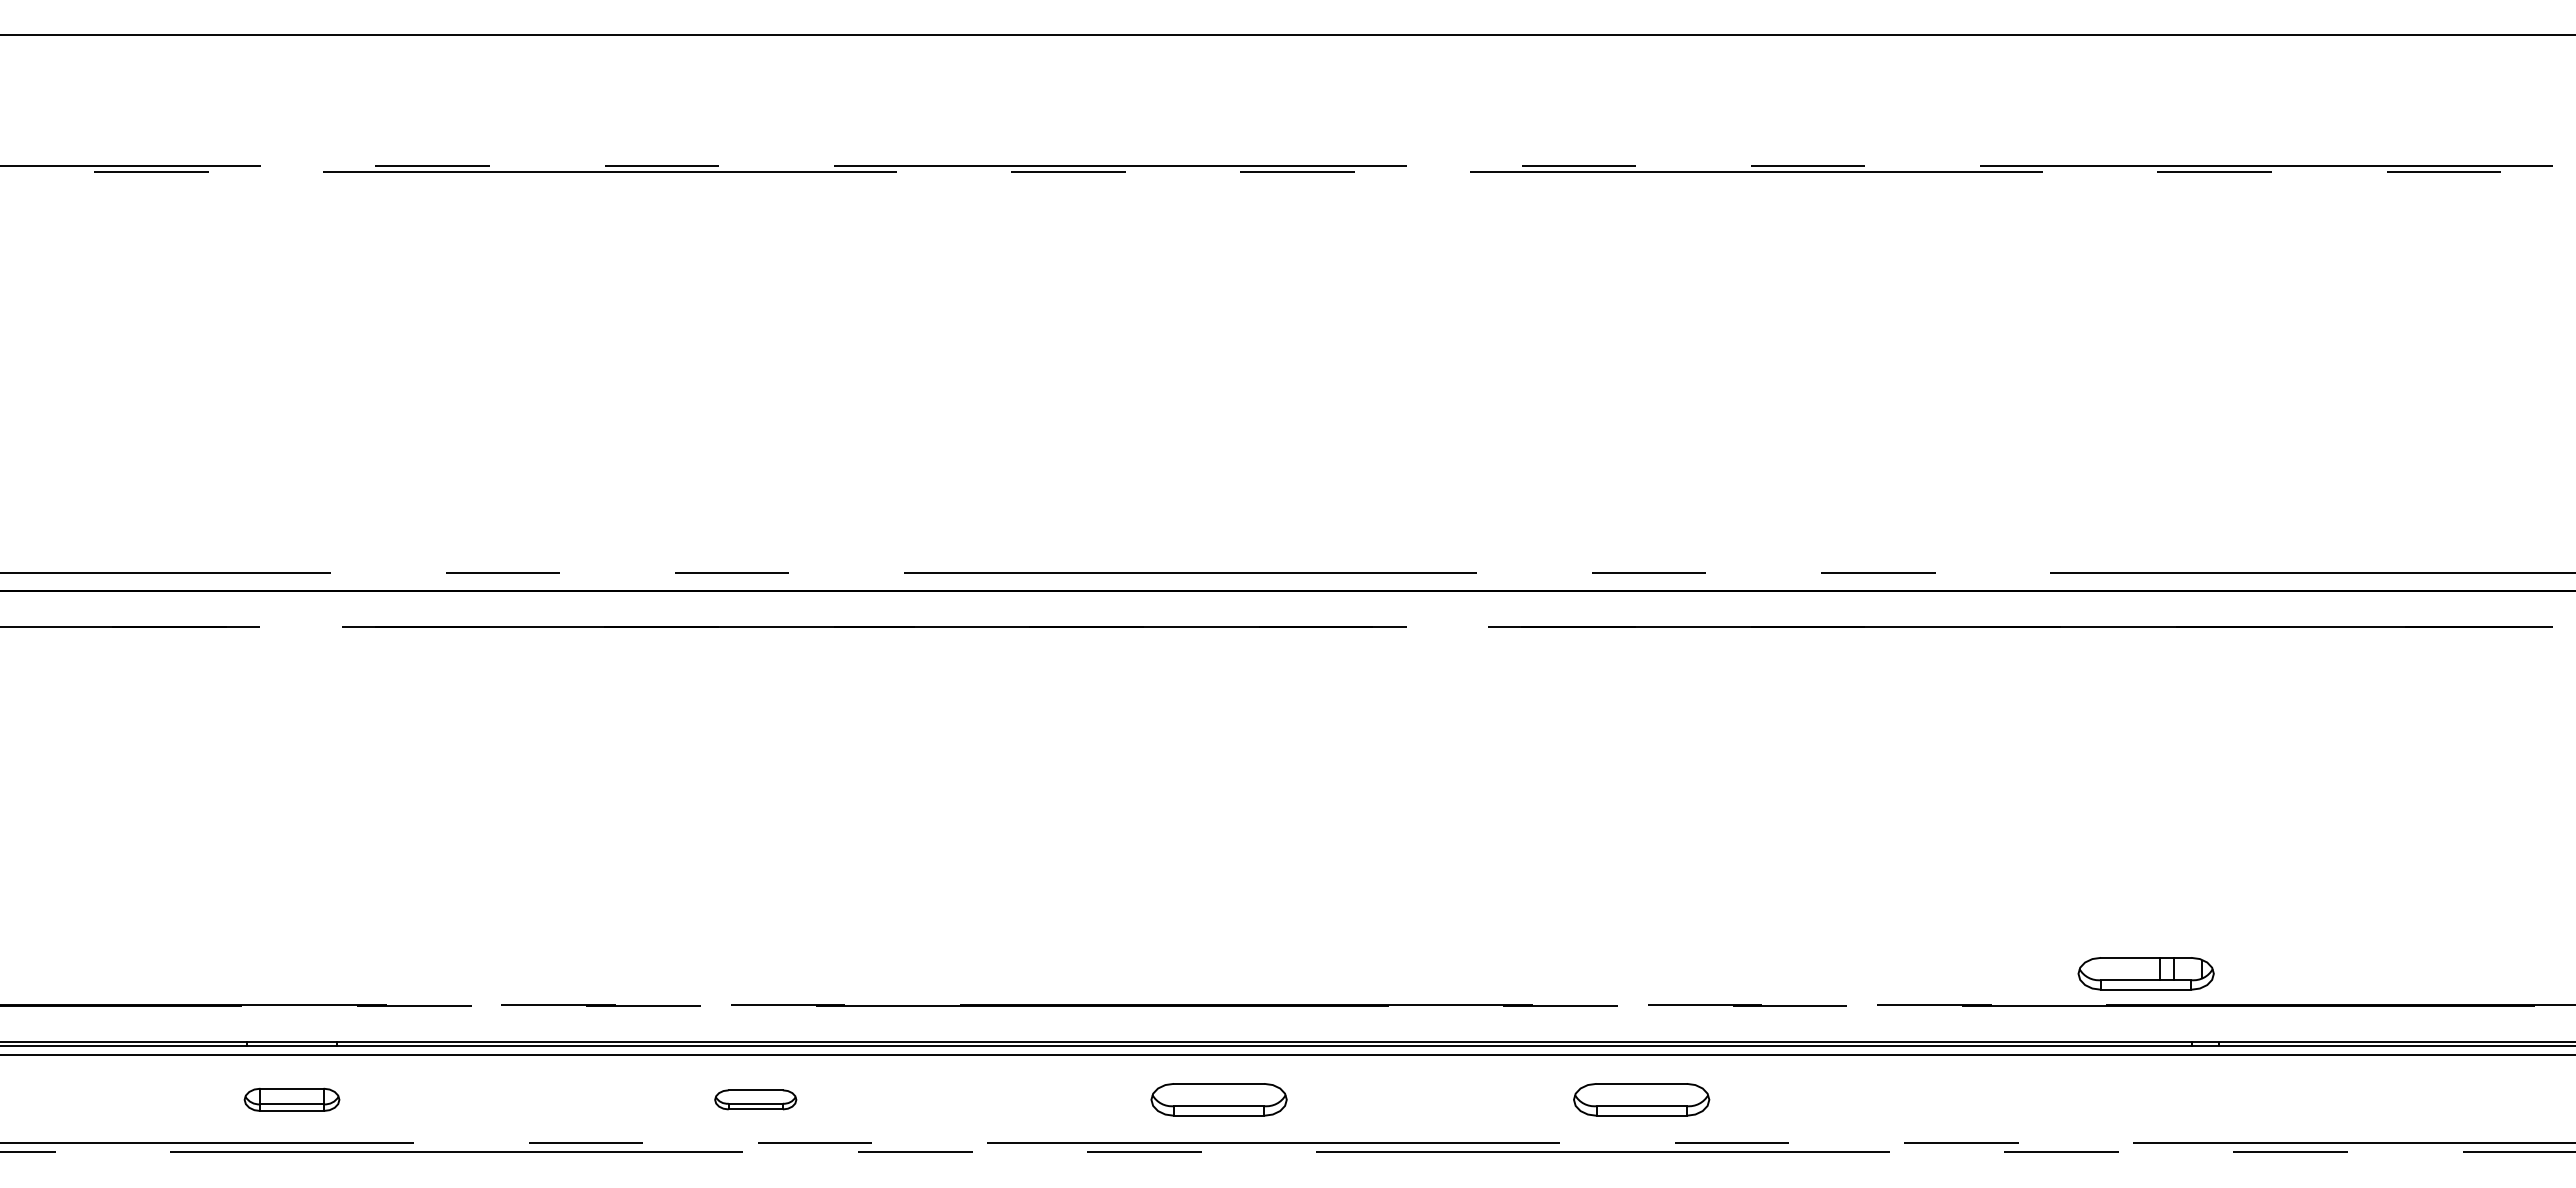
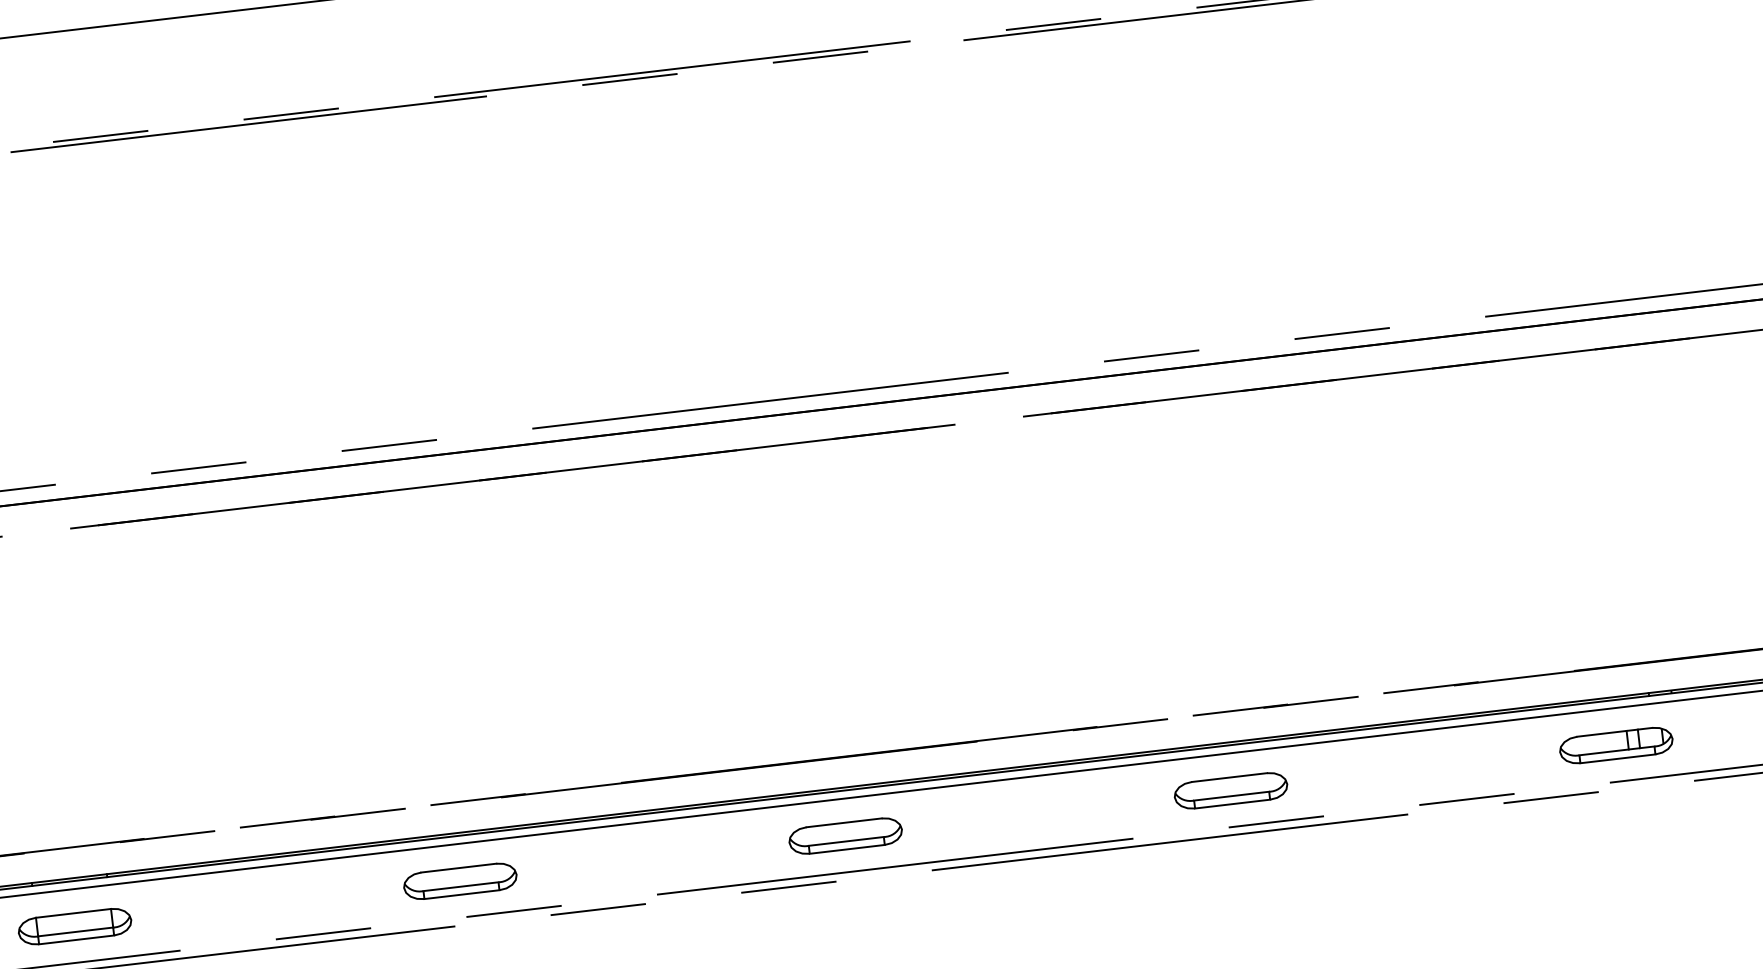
part: (2145, 973) -> (1615, 745), moved
part: (291, 1099) -> (74, 926), size x1.43
part: (755, 1099) -> (460, 881), size x1.67
part: (1641, 1099) -> (1230, 790), moved

